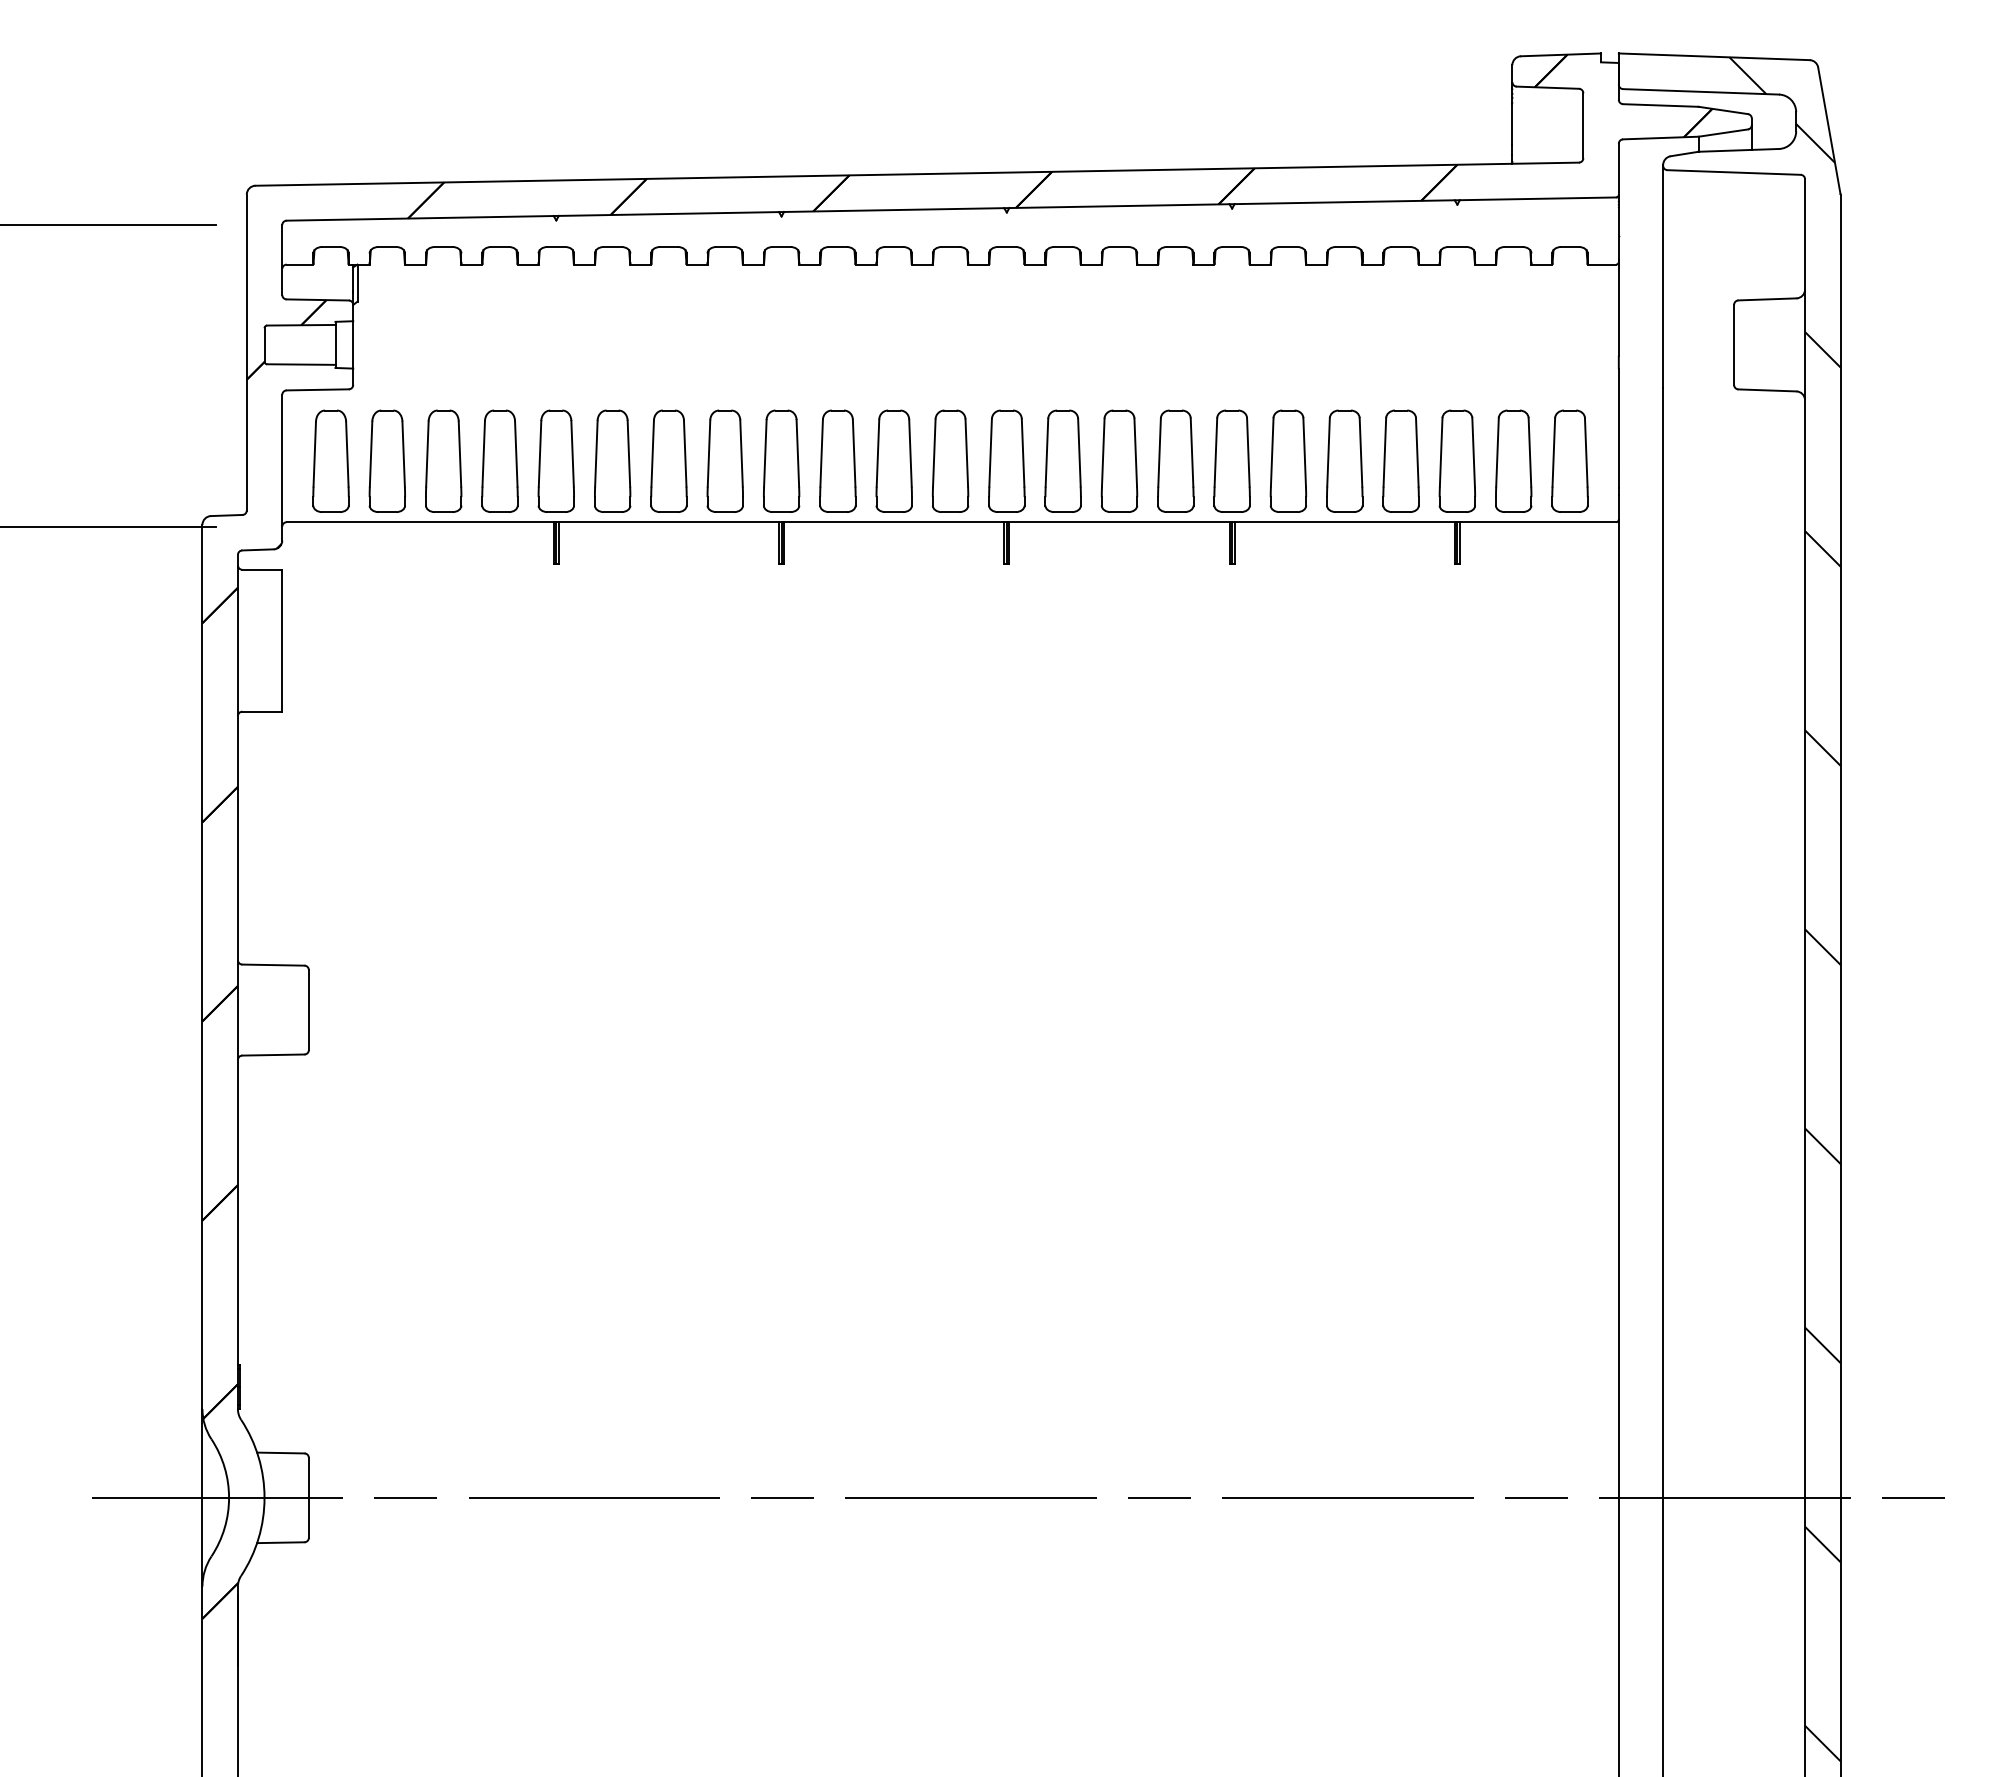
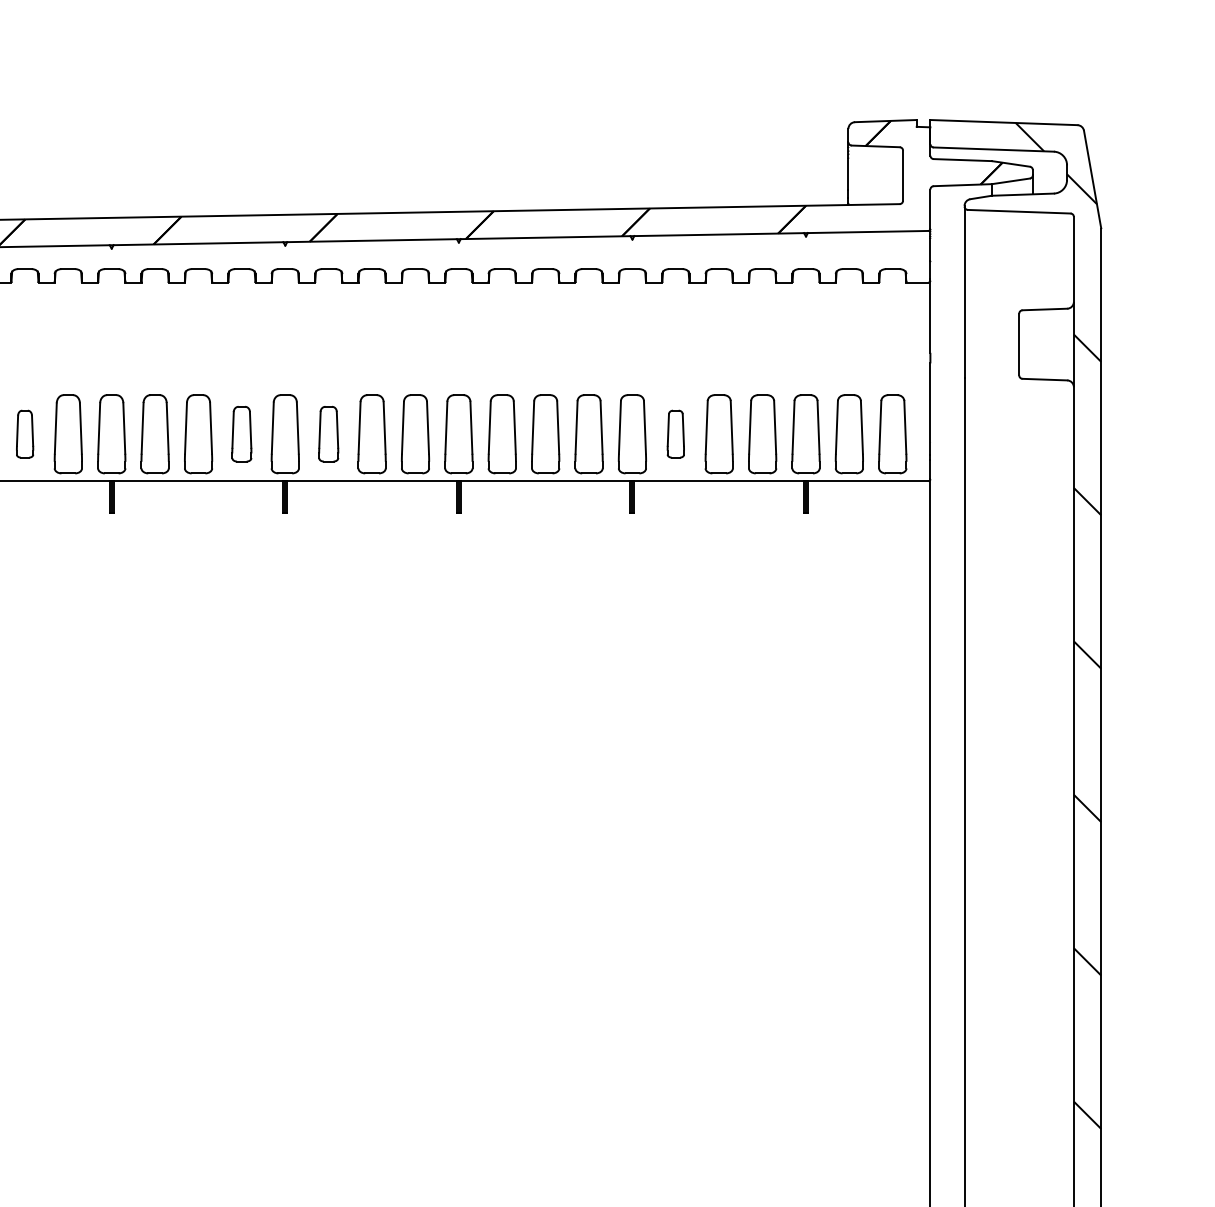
part: (443, 460) -> (24, 433), size x0.6
part: (724, 460) -> (241, 433), size x0.7
part: (837, 460) -> (328, 433), size x0.7
part: (1288, 460) -> (675, 433), size x0.6

